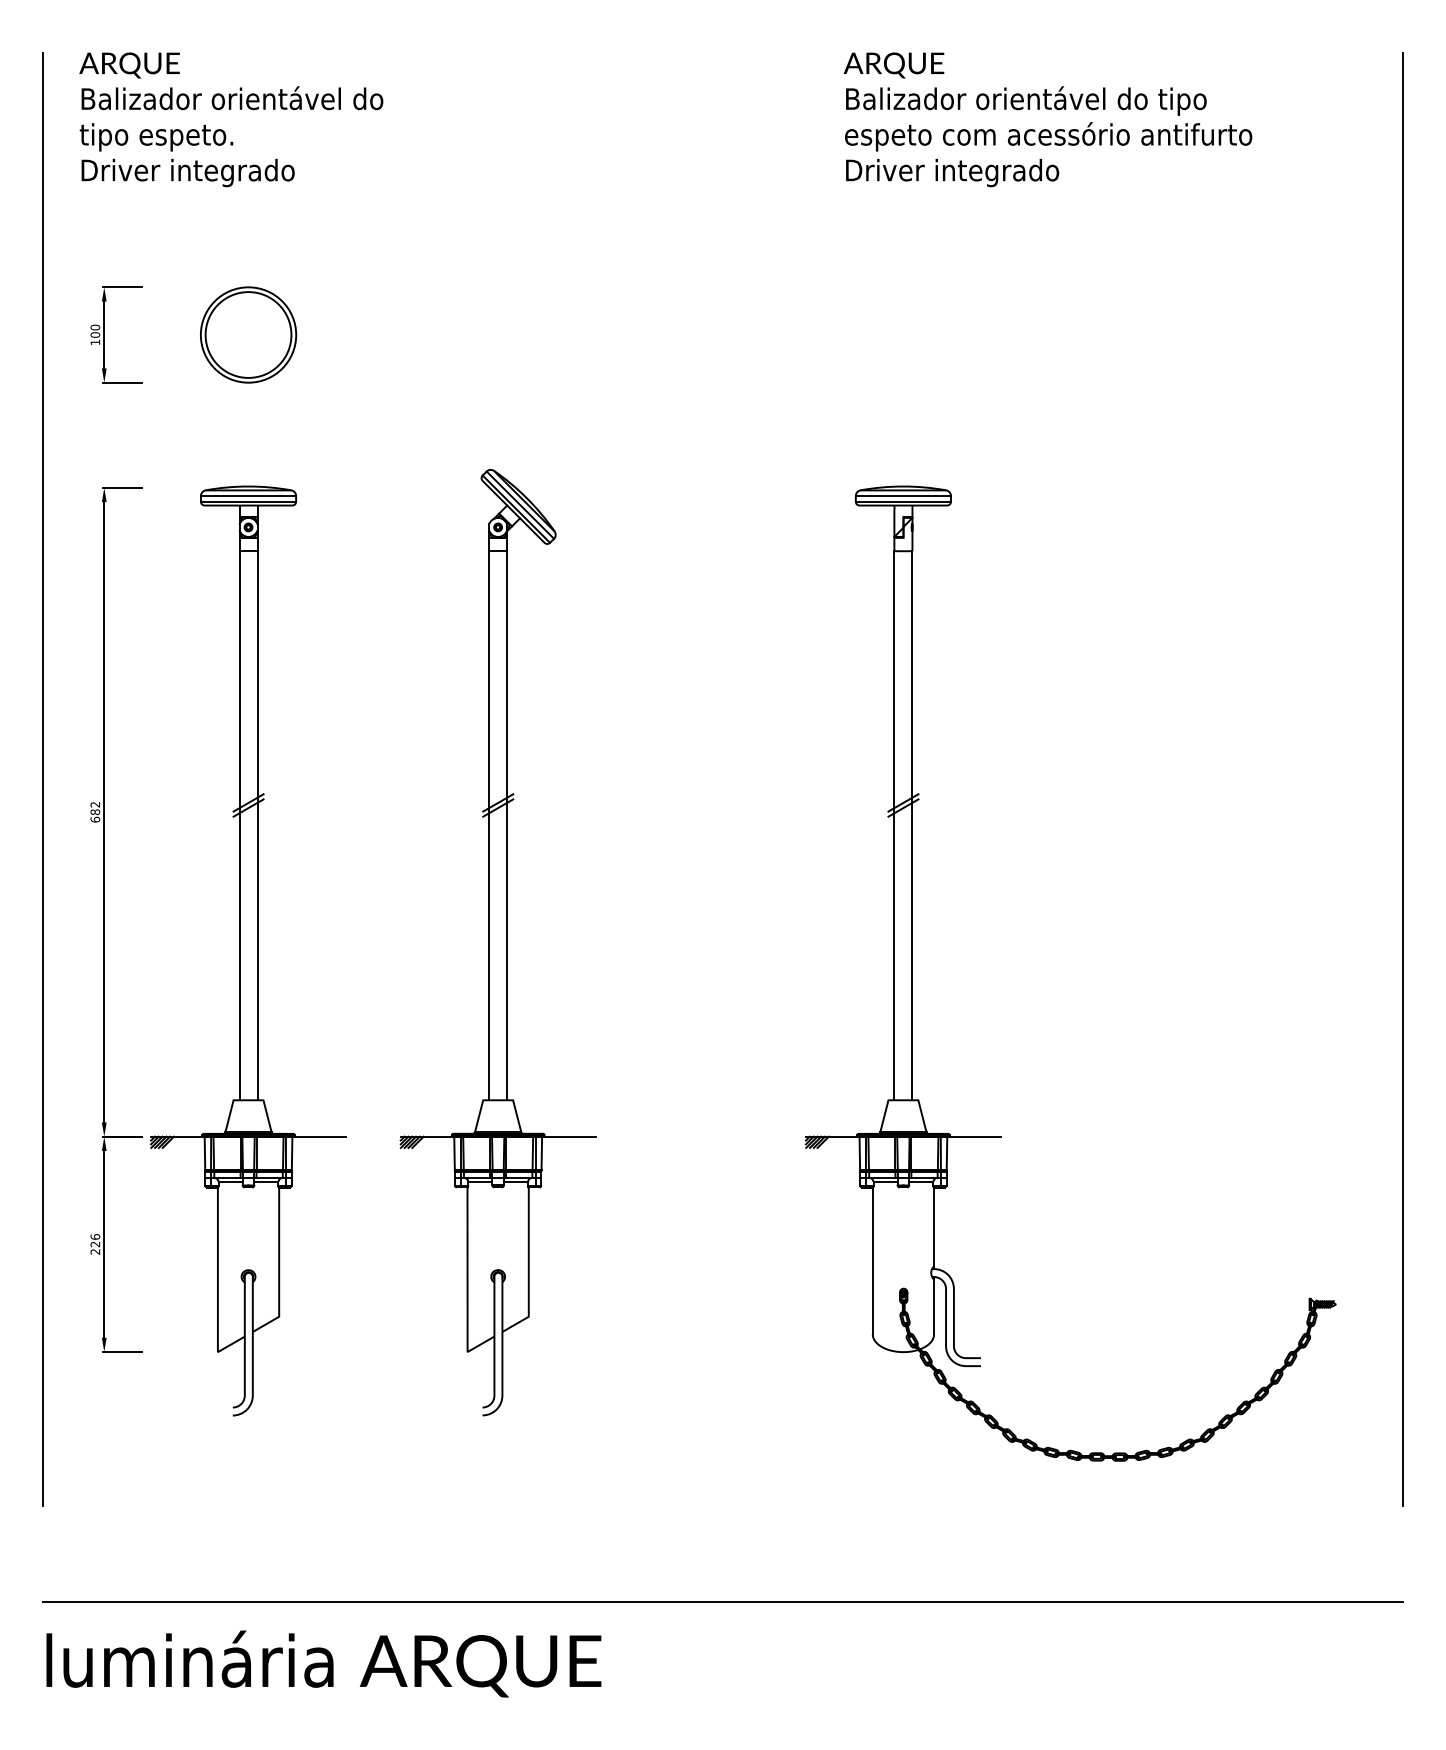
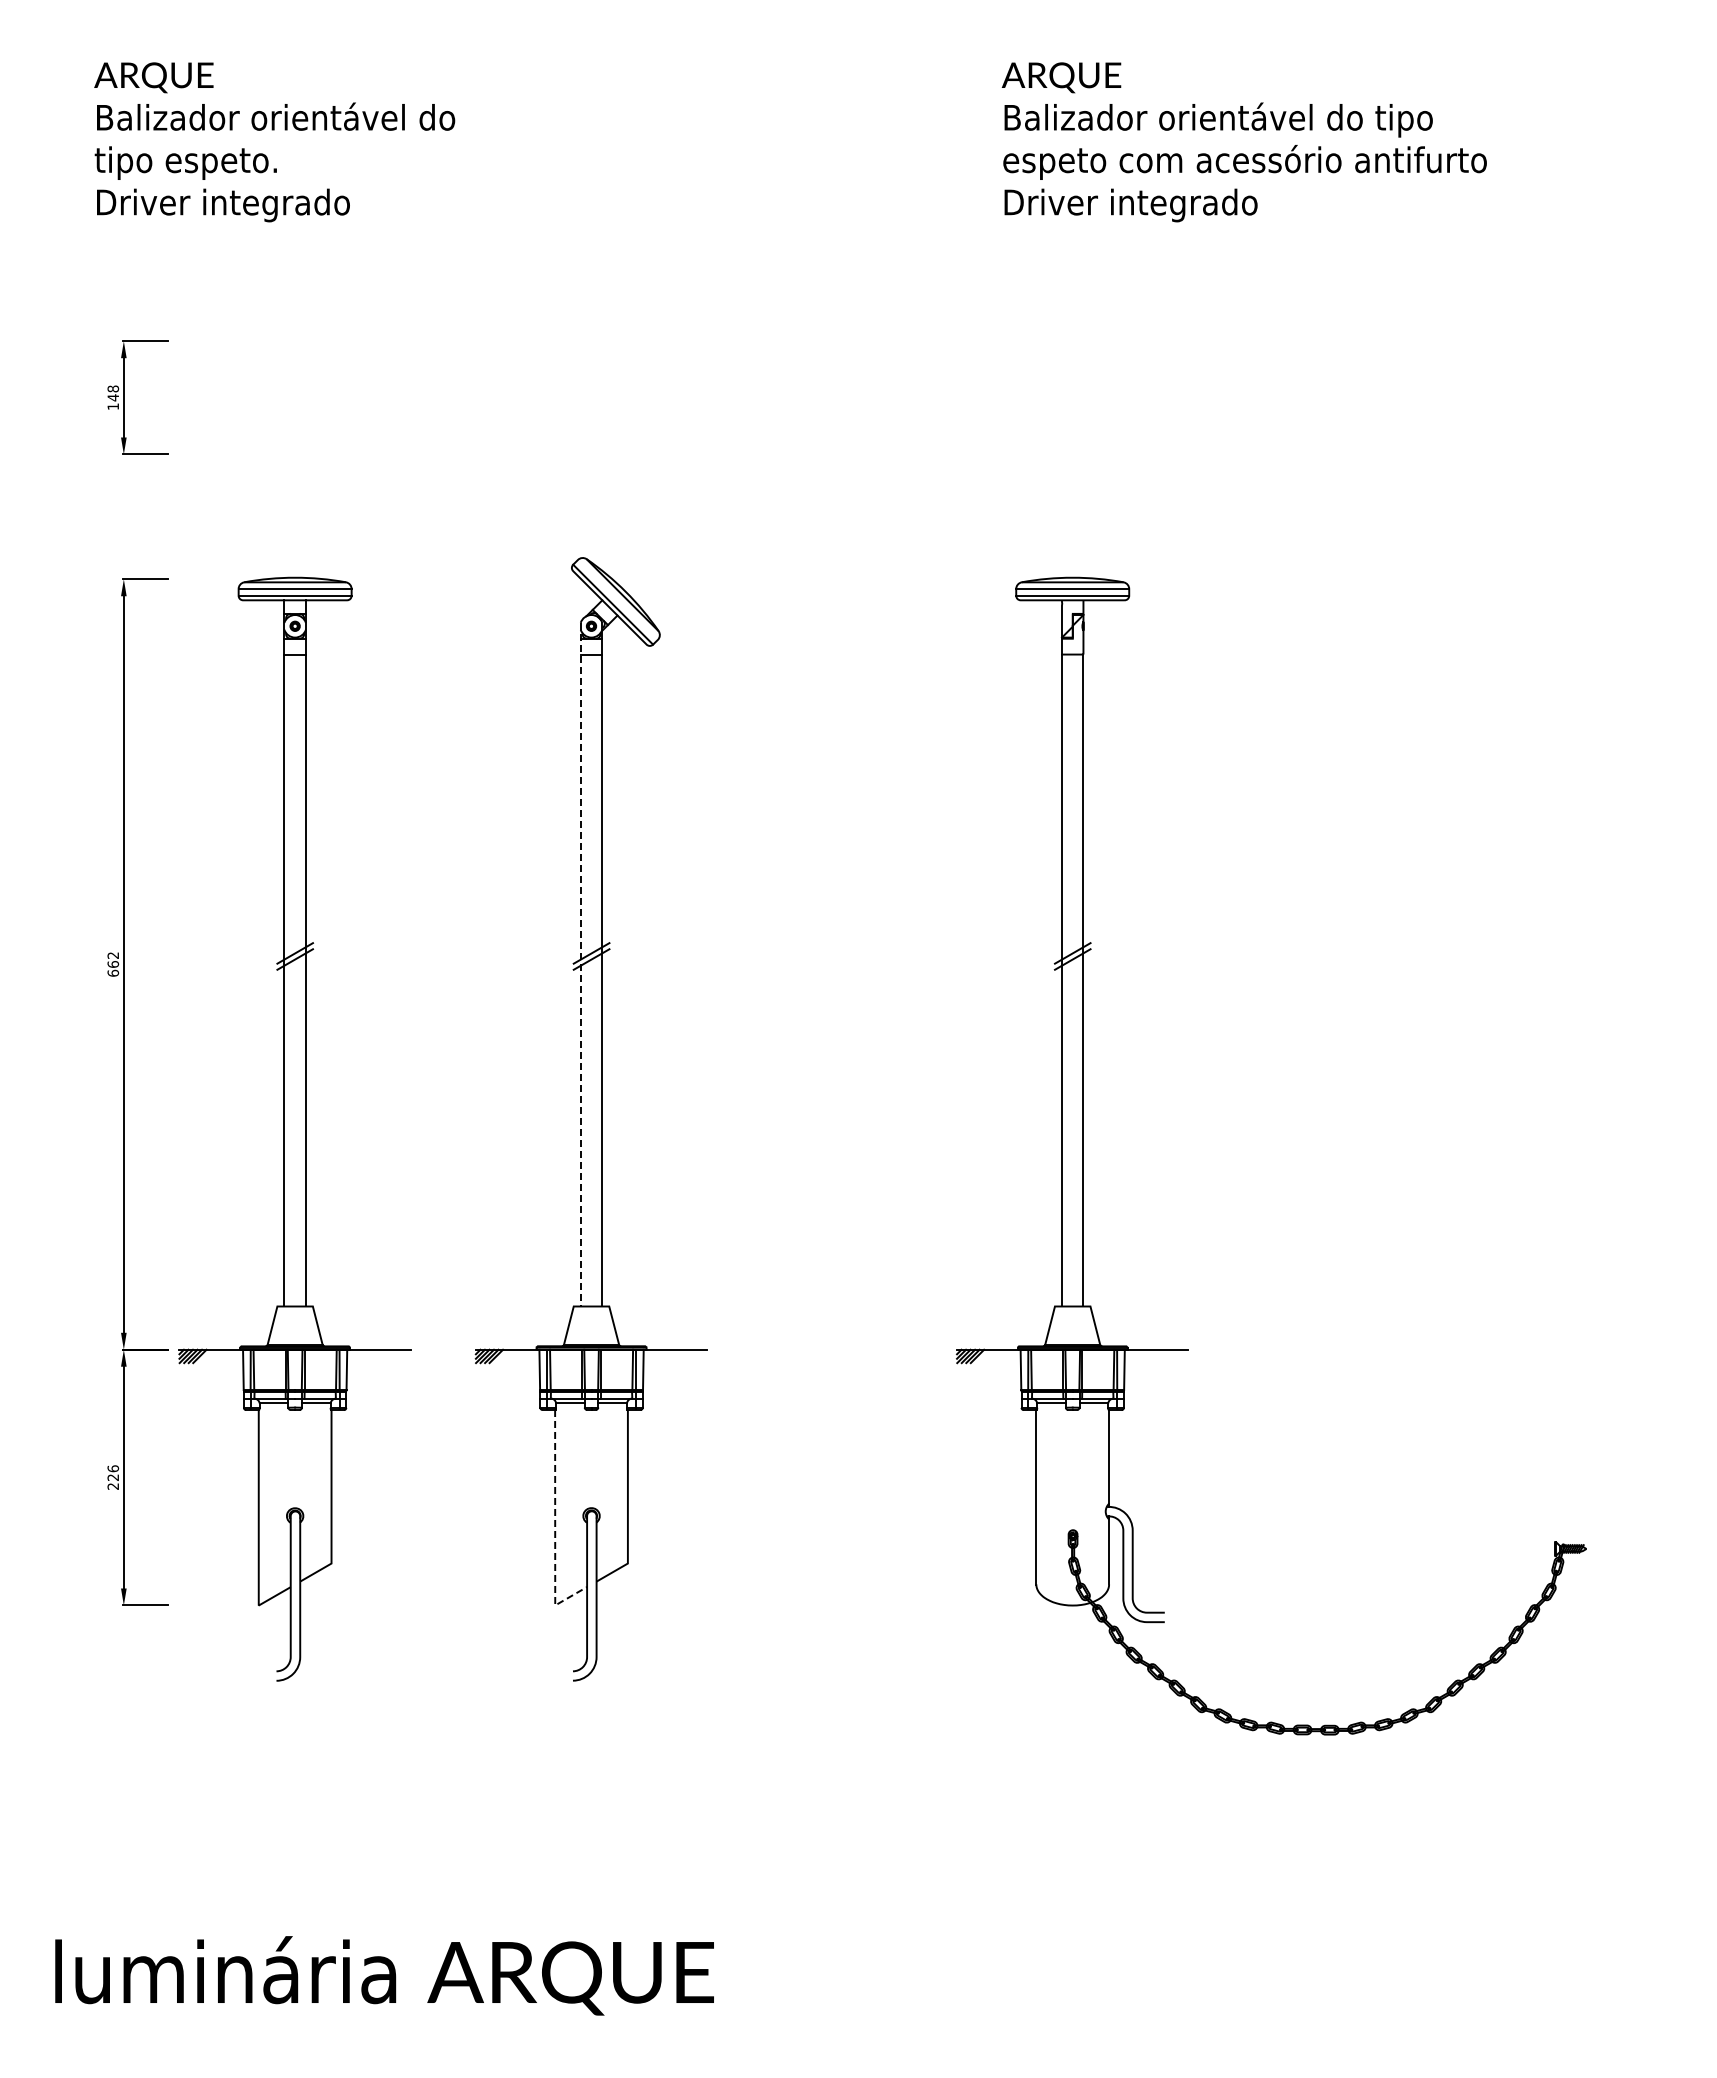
text: (95, 331) -> (113, 393), 100 -> 148
part: (247, 334) -> (294, 397), removed
line: (520, 504) -> (617, 599), removed
line: (43, 779) -> (51, 925), removed
line: (1402, 779) -> (1665, 925), removed
text: (94, 812) -> (112, 964), 682 -> 662
line: (488, 812) -> (580, 964), solid -> dashed
line: (467, 1285) -> (555, 1526), solid -> dashed
line: (723, 1602) -> (858, 1902), removed

